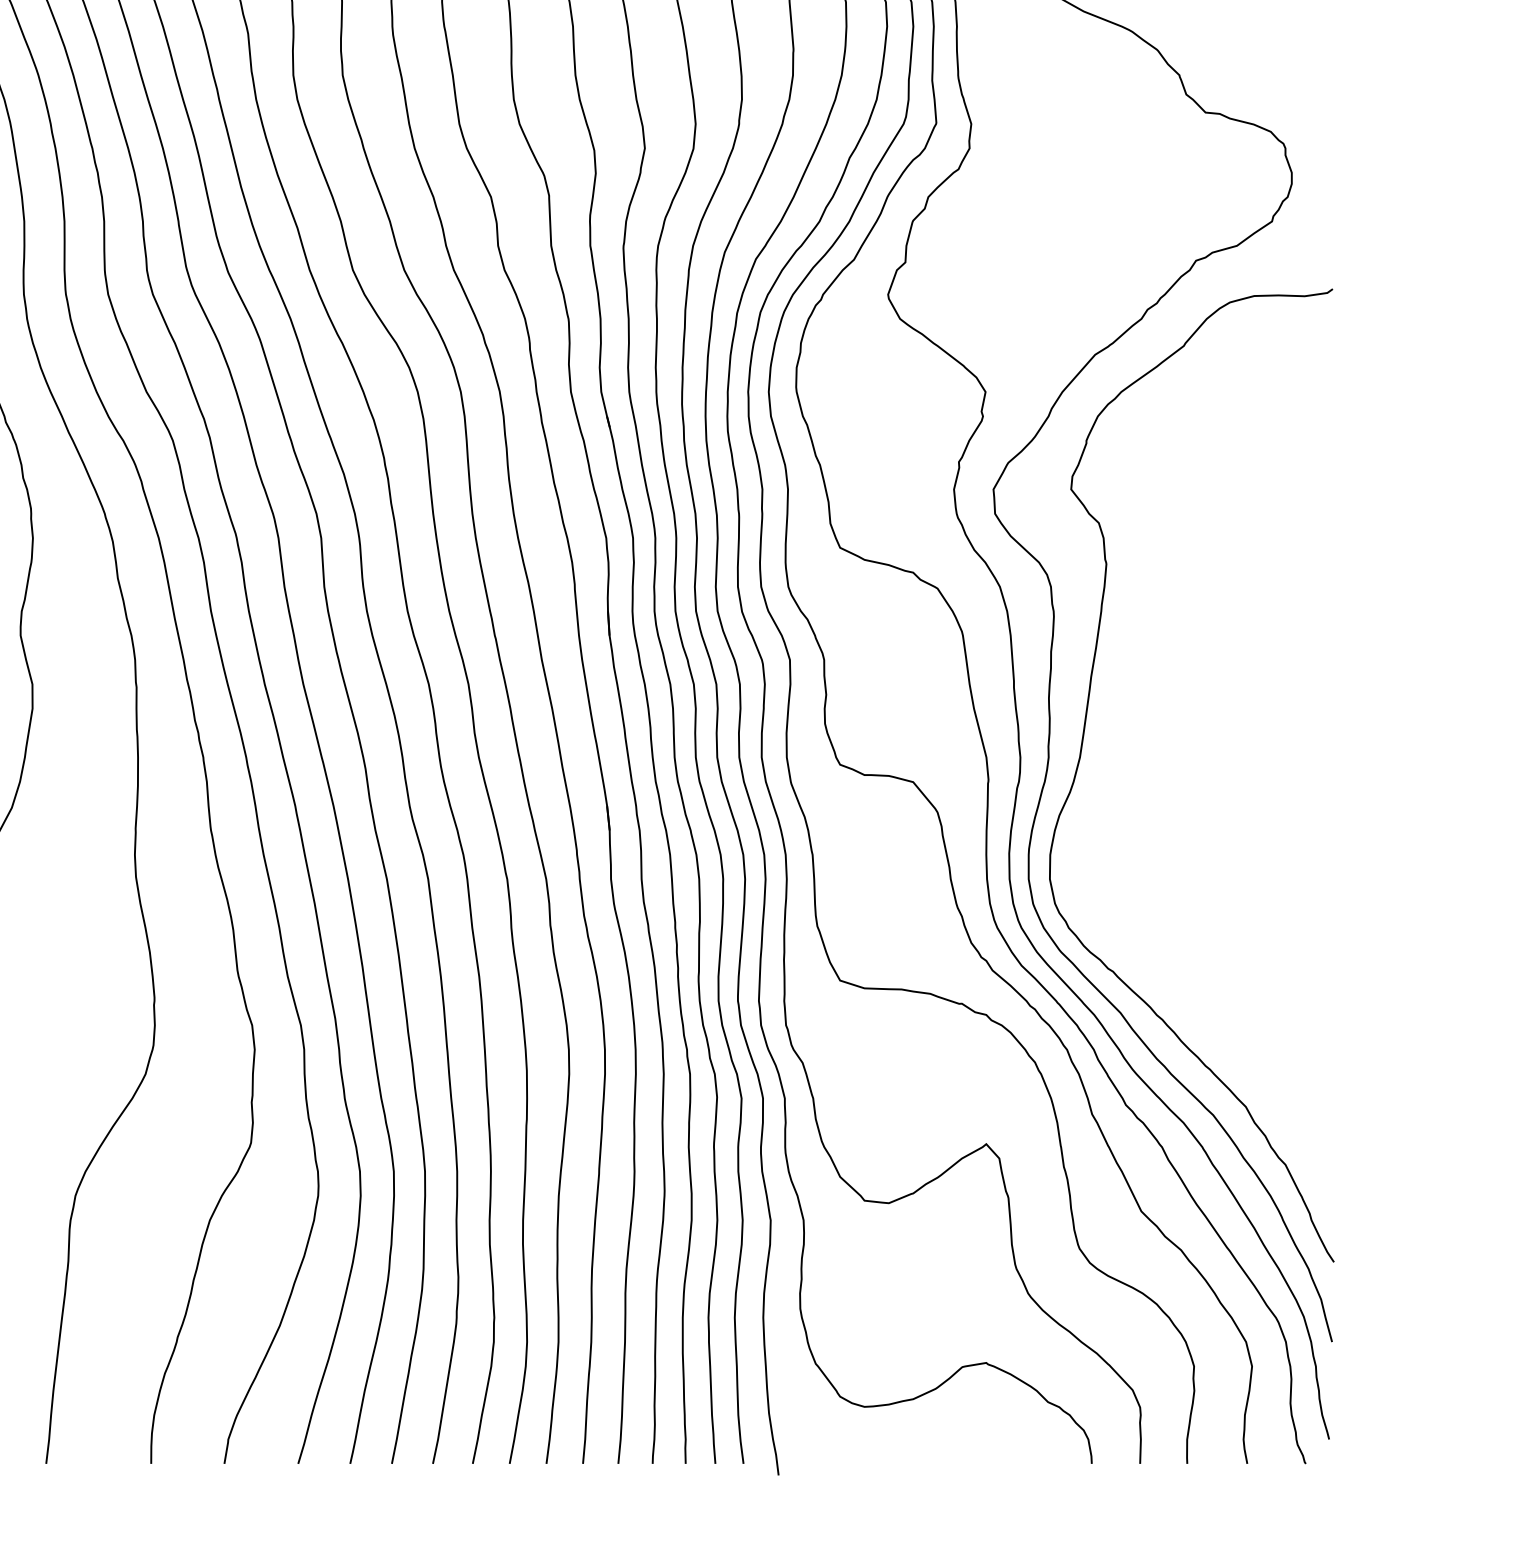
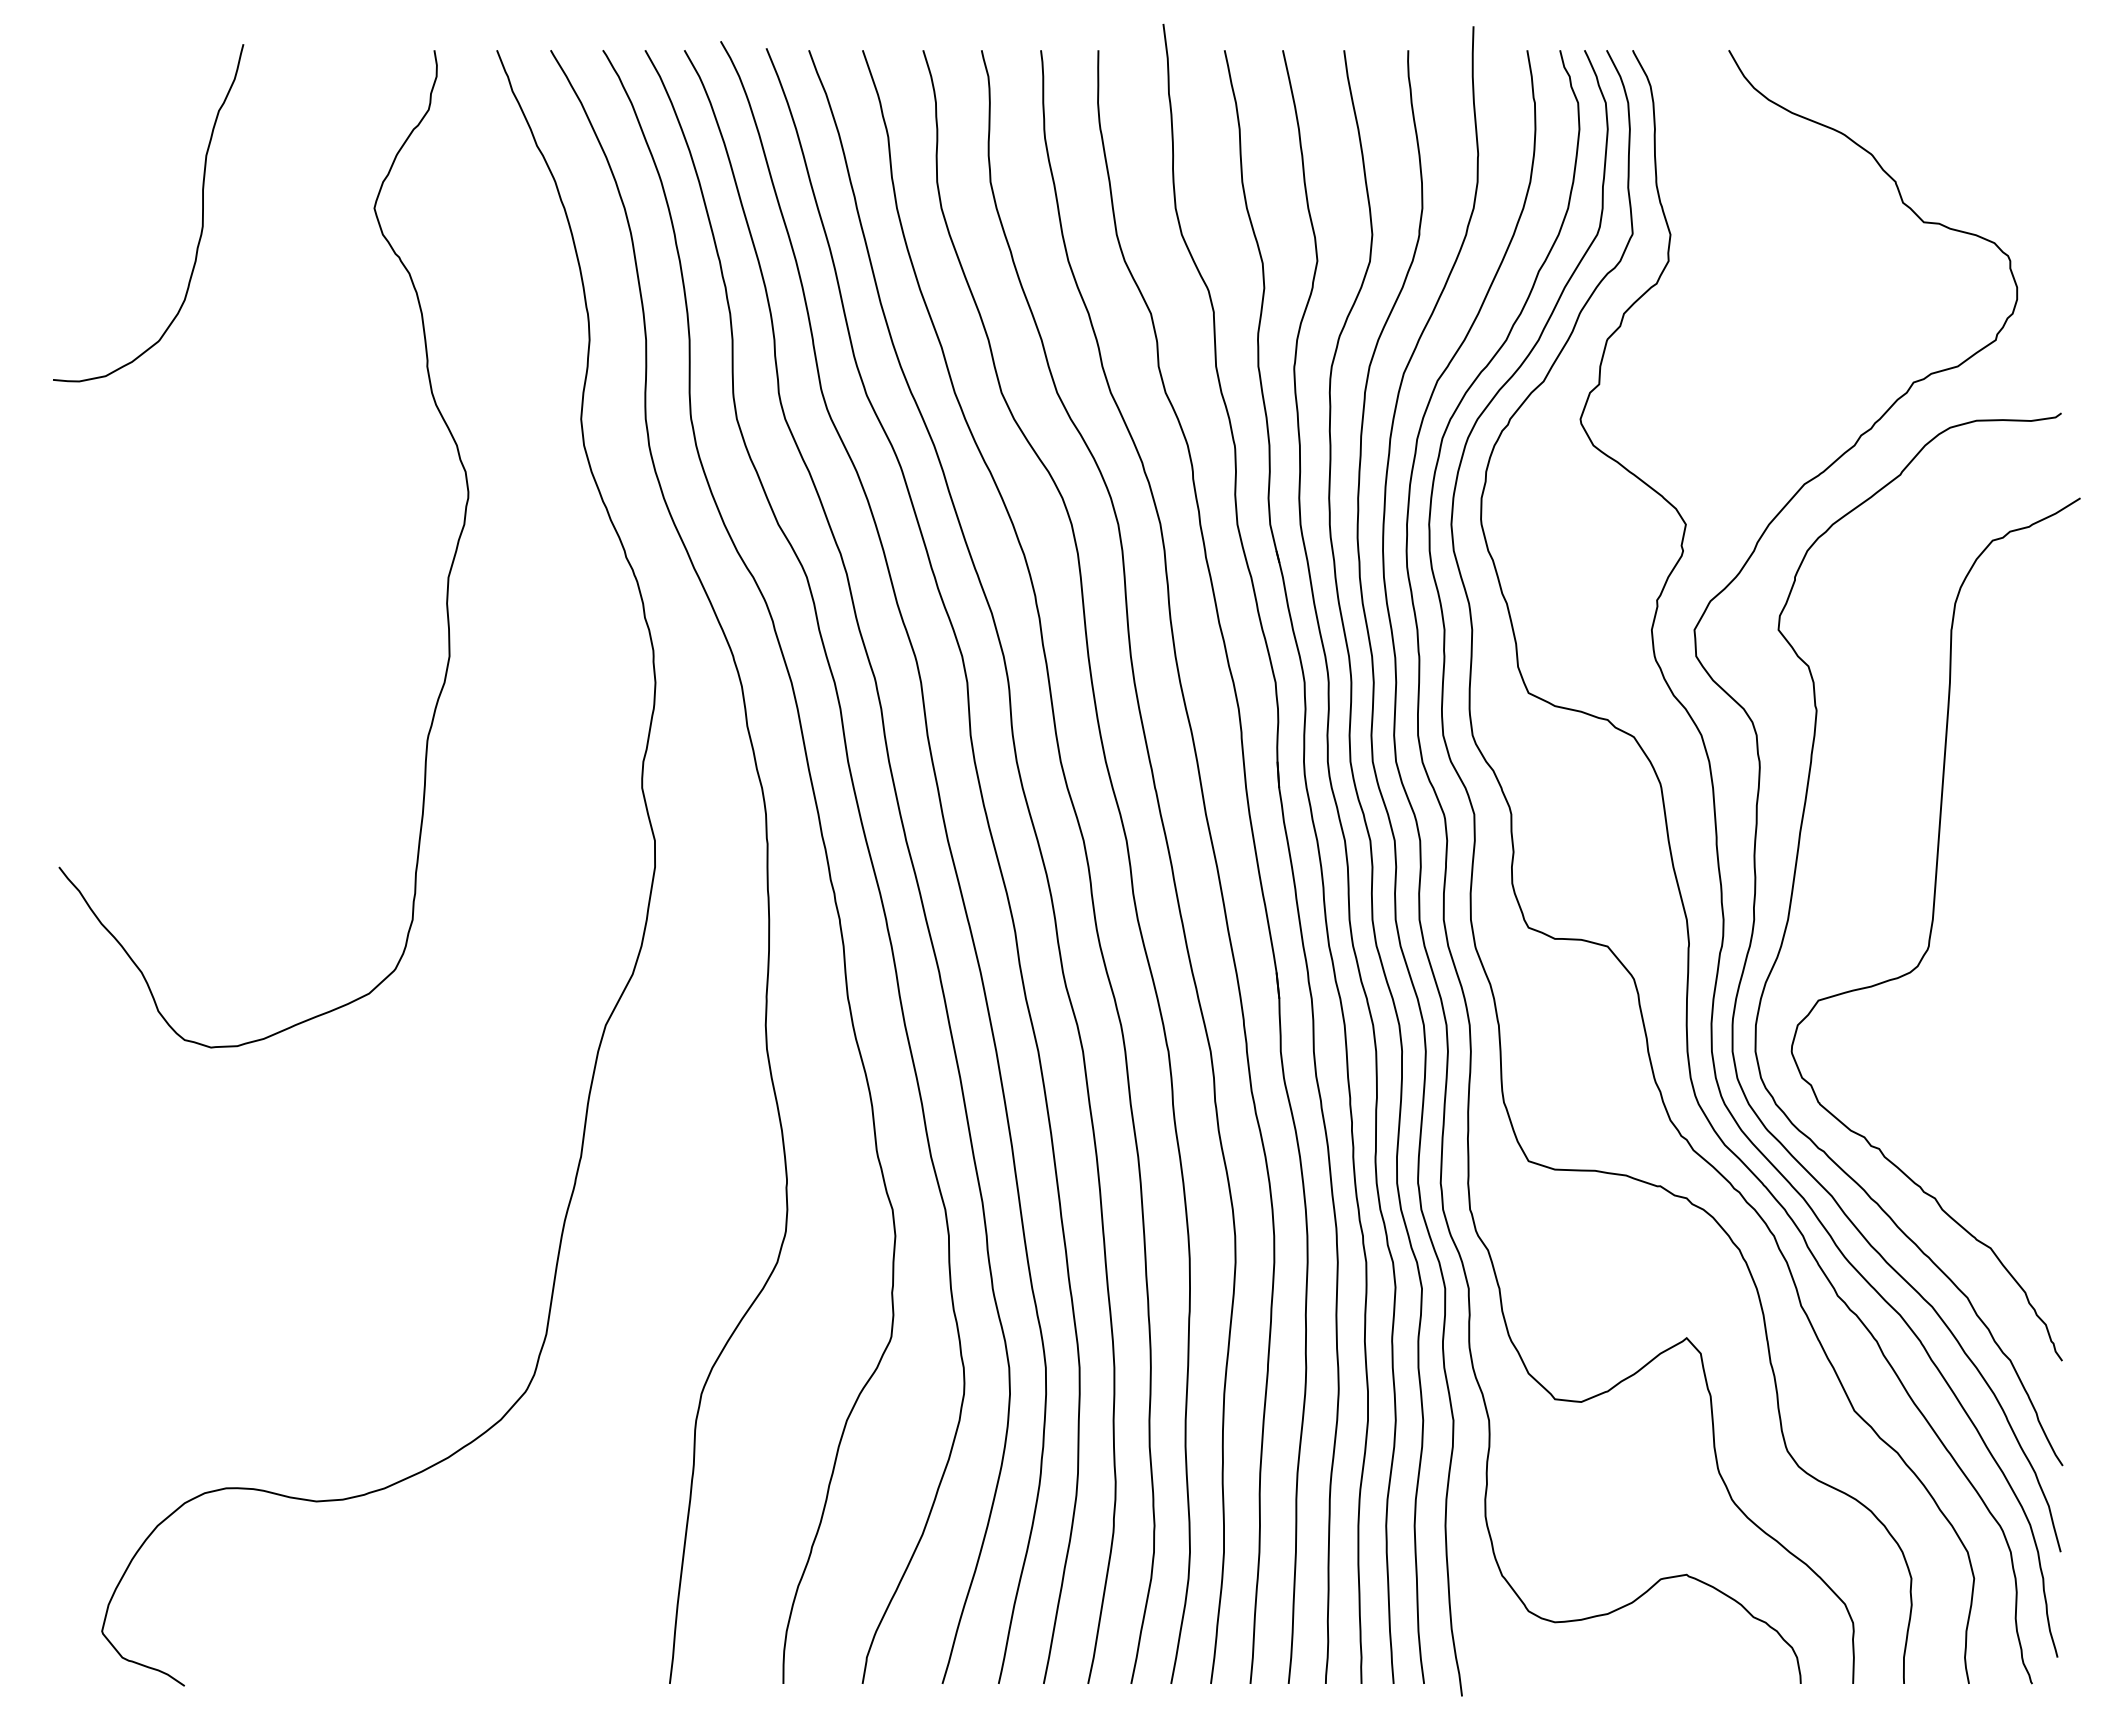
curve: (1213, 766) -> (1932, 929), added

